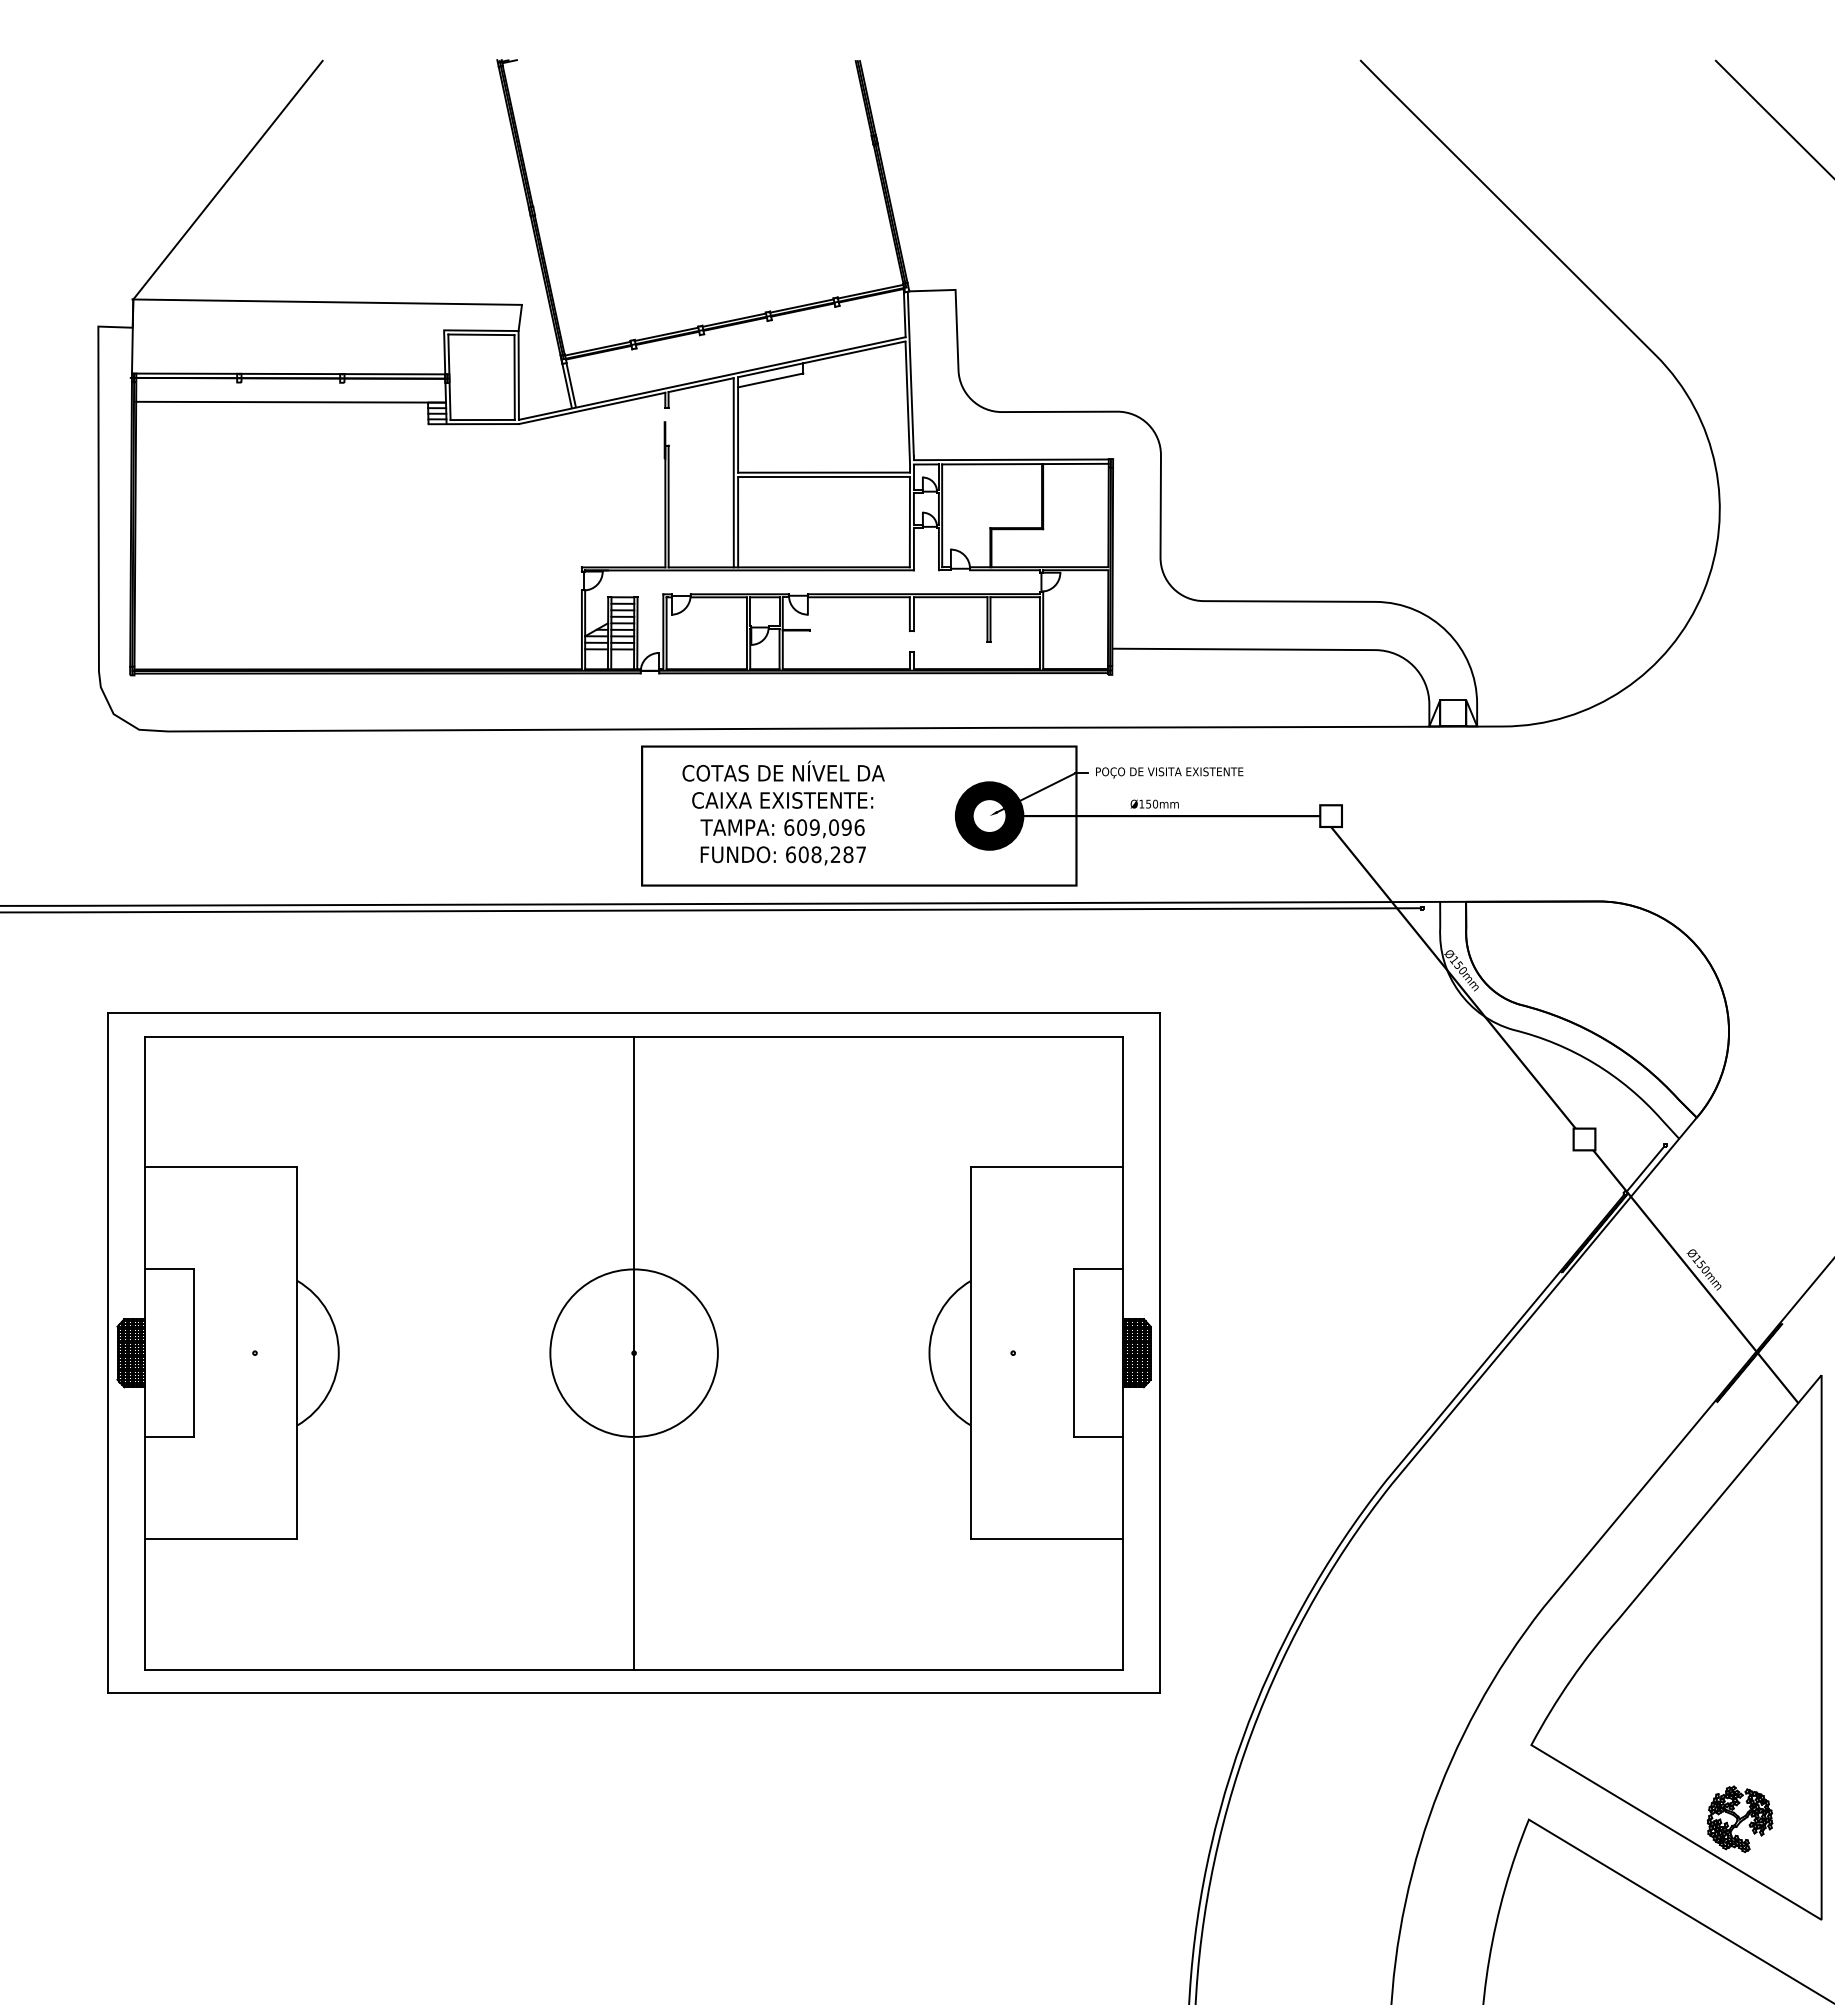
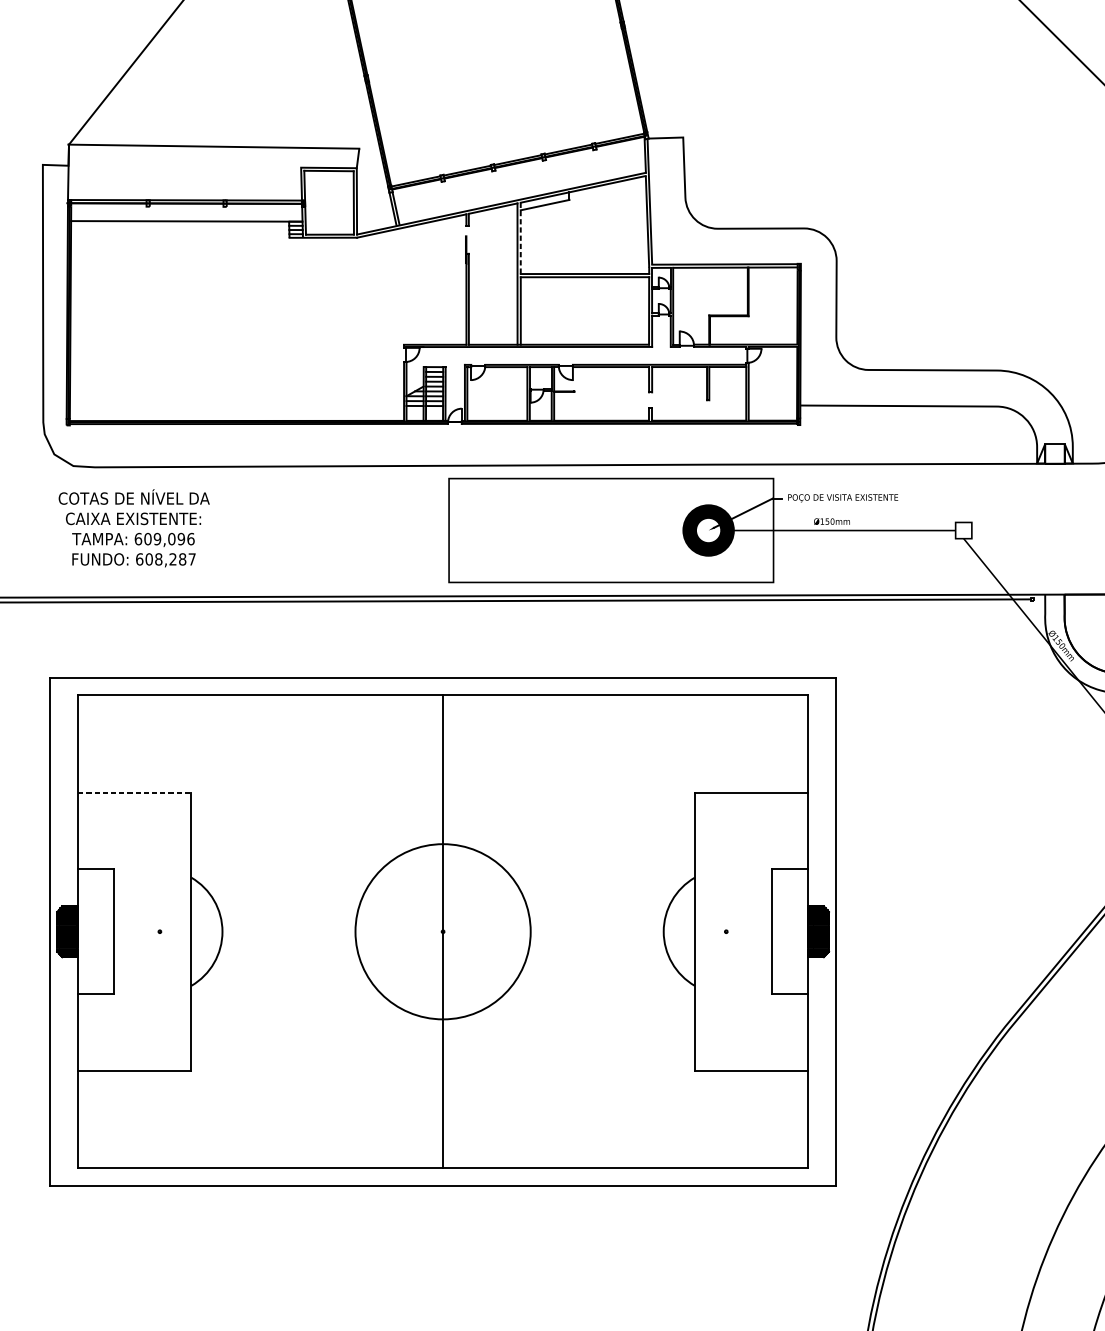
line: (738, 424) -> (521, 238), solid -> dashed
text: (783, 812) -> (134, 527), moved
line: (221, 1167) -> (134, 793), solid -> dashed
circle: (633, 1352) -> (442, 931), size x1.4

